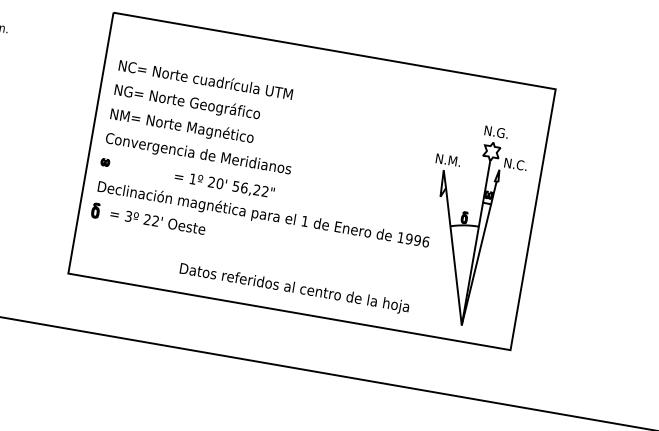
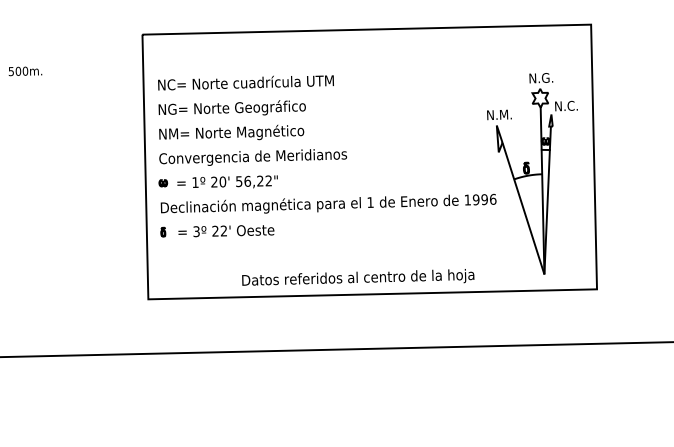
text: (224, 184) -> (227, 181), moved
part: (96, 209) -> (163, 231), size x0.62
text: (295, 287) -> (358, 277), moved

